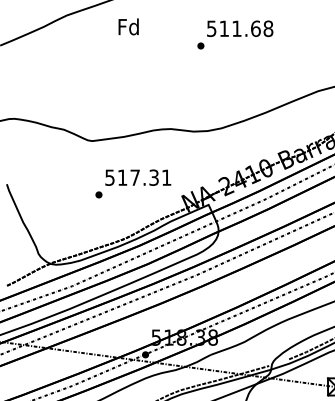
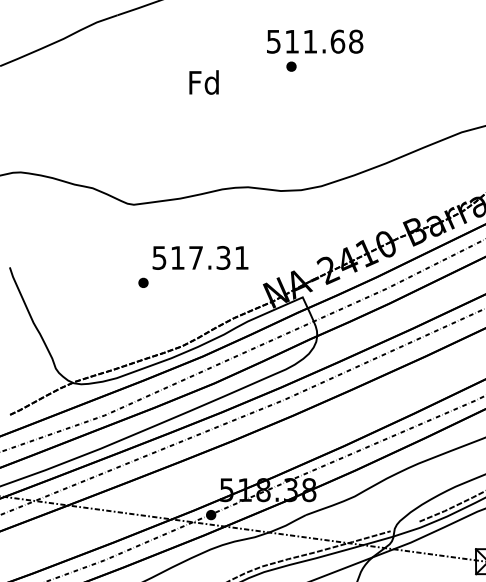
text: (128, 26) -> (203, 81), moved
text: (240, 28) -> (315, 41), moved

